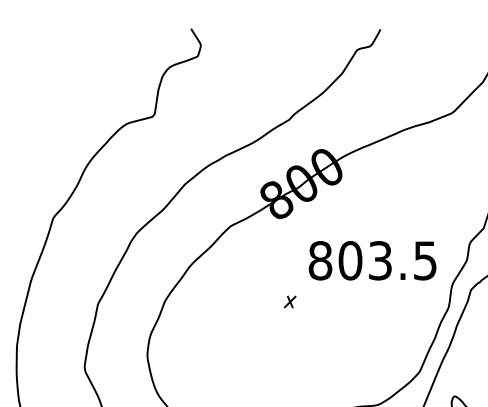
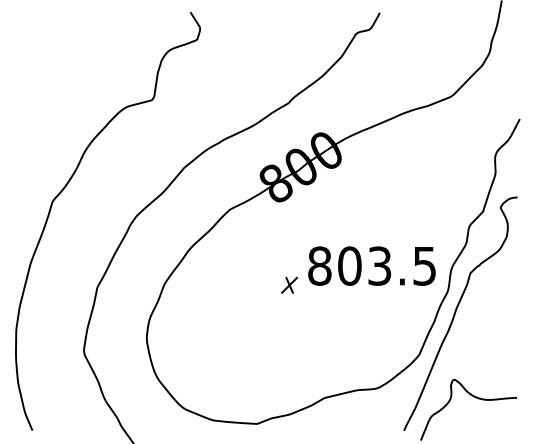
text: (372, 260) -> (371, 265), moved
part: (290, 302) -> (289, 285), size x1.43

